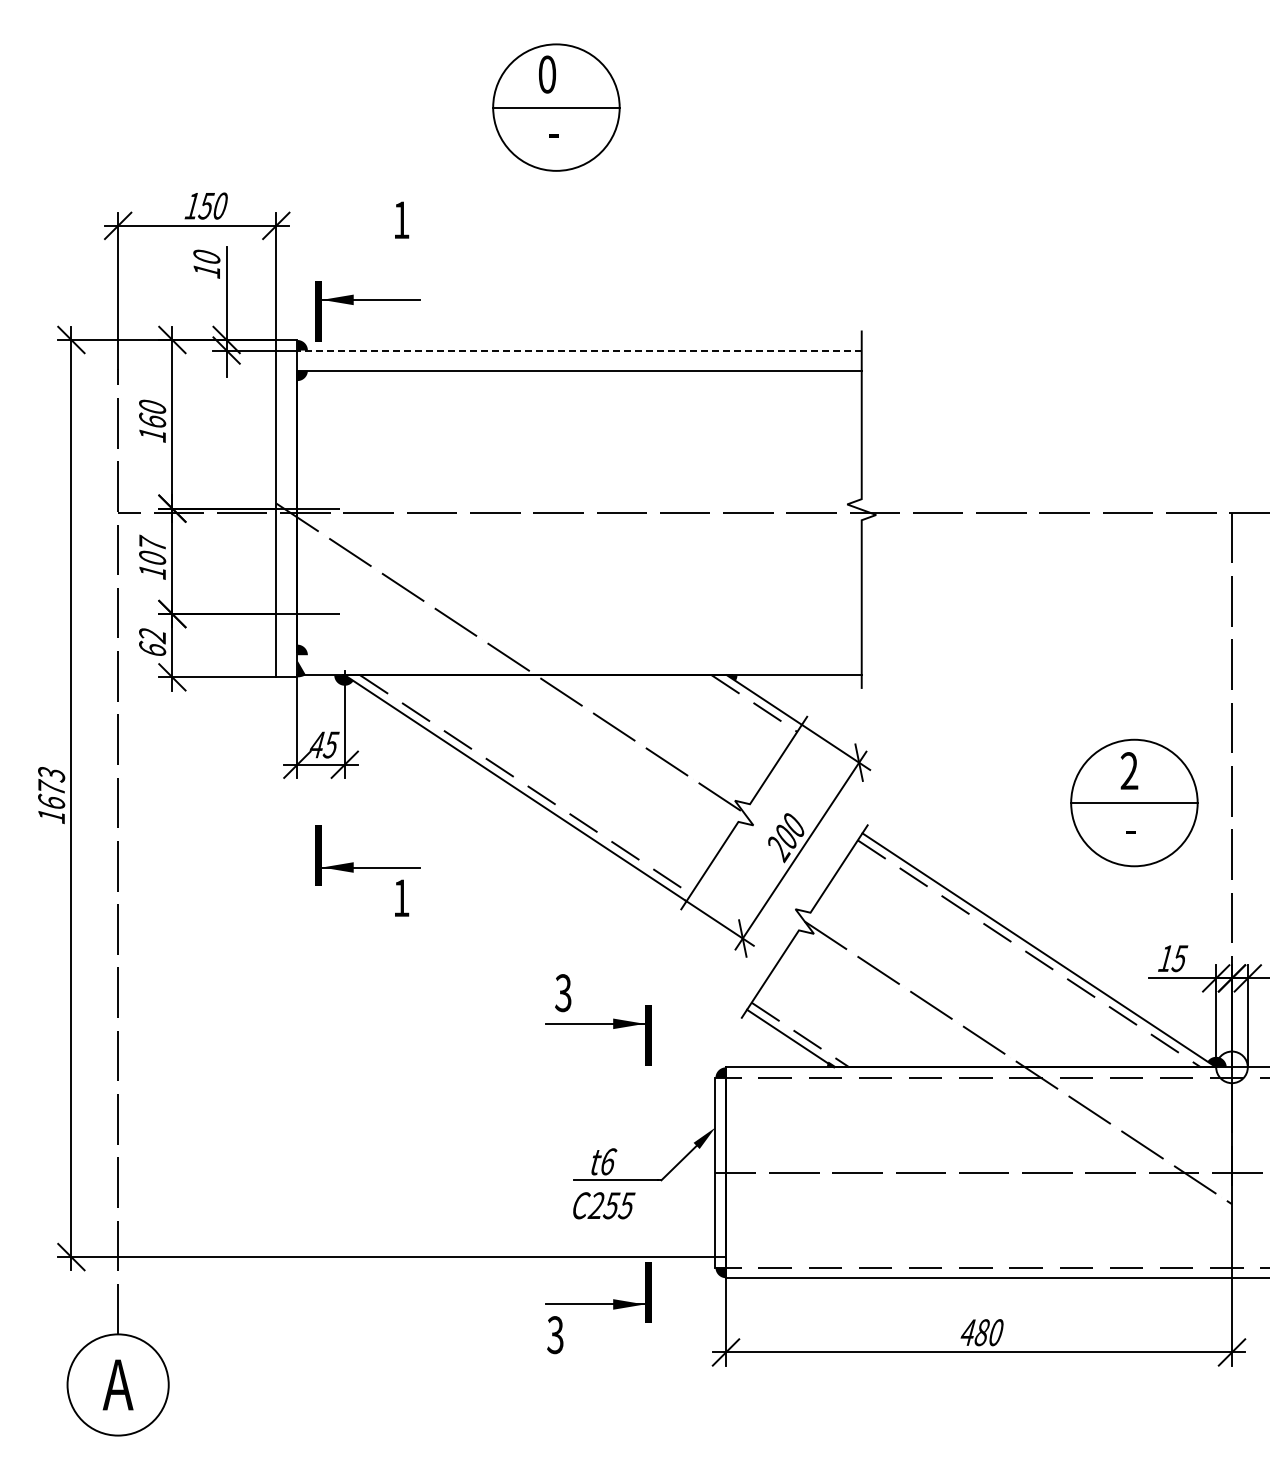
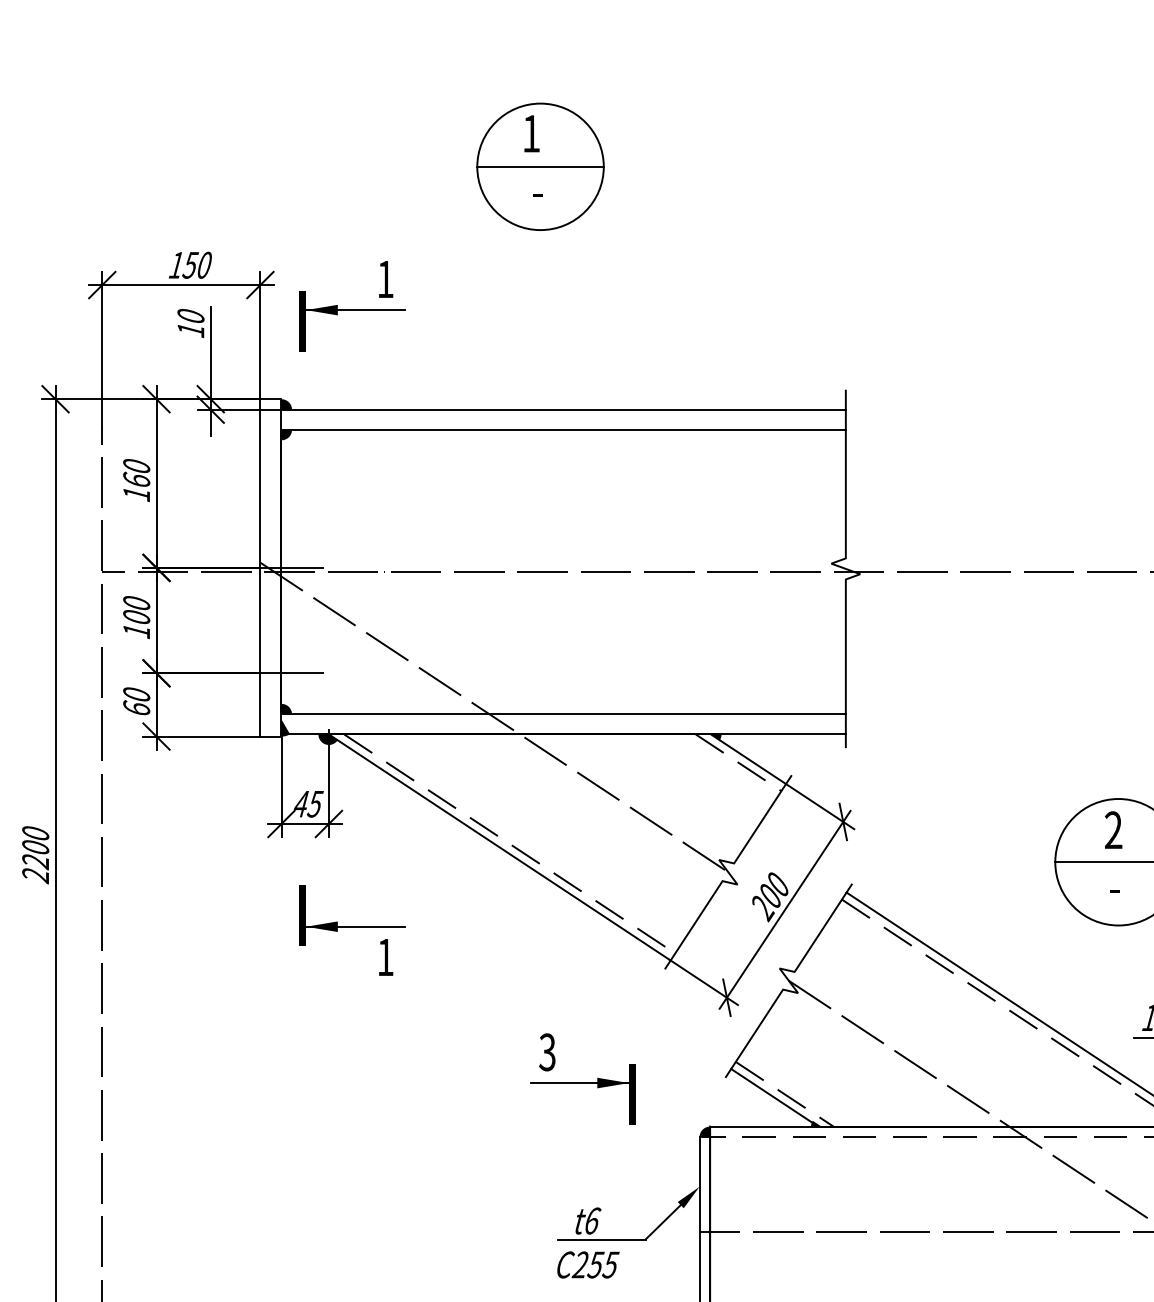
text: (547, 74) -> (531, 133), 0 -> 1
part: (367, 300) -> (351, 310), moved
line: (579, 350) -> (563, 409), dashed -> solid
text: (152, 542) -> (136, 601), 107 -> 100
text: (152, 636) -> (136, 695), 62 -> 60
line: (579, 655) -> (563, 714), added
text: (51, 796) -> (35, 855), 1673 -> 2200

